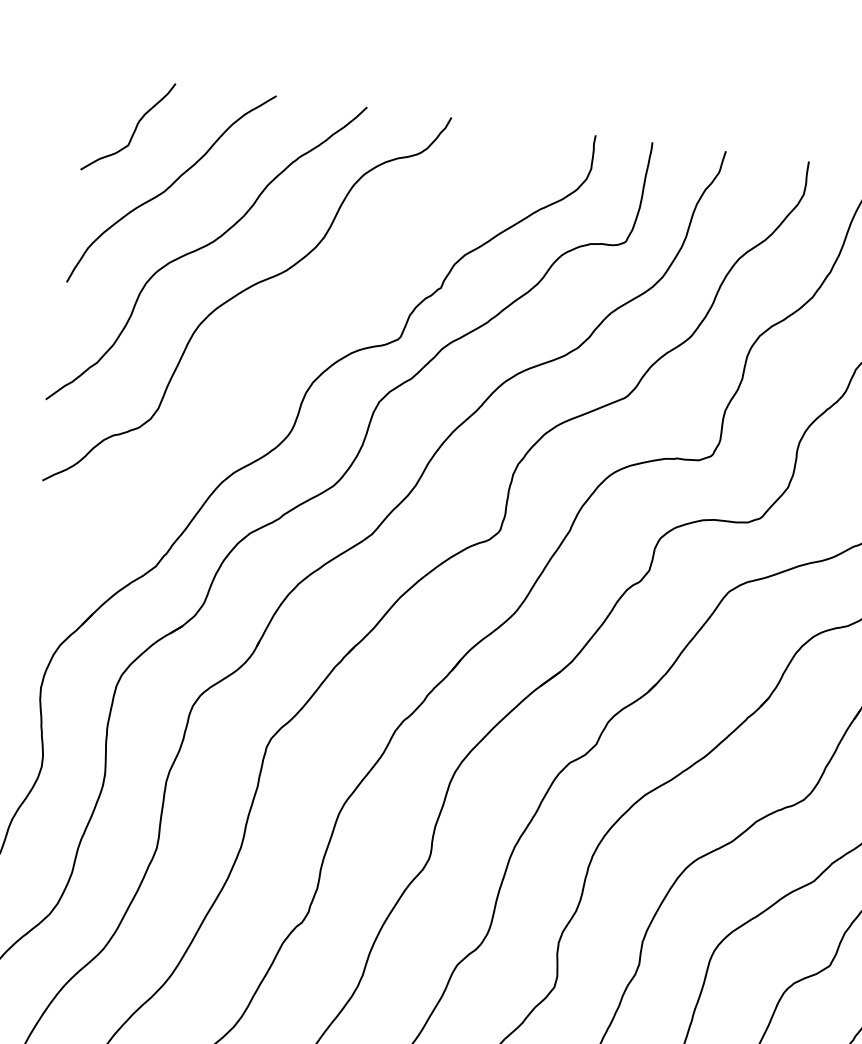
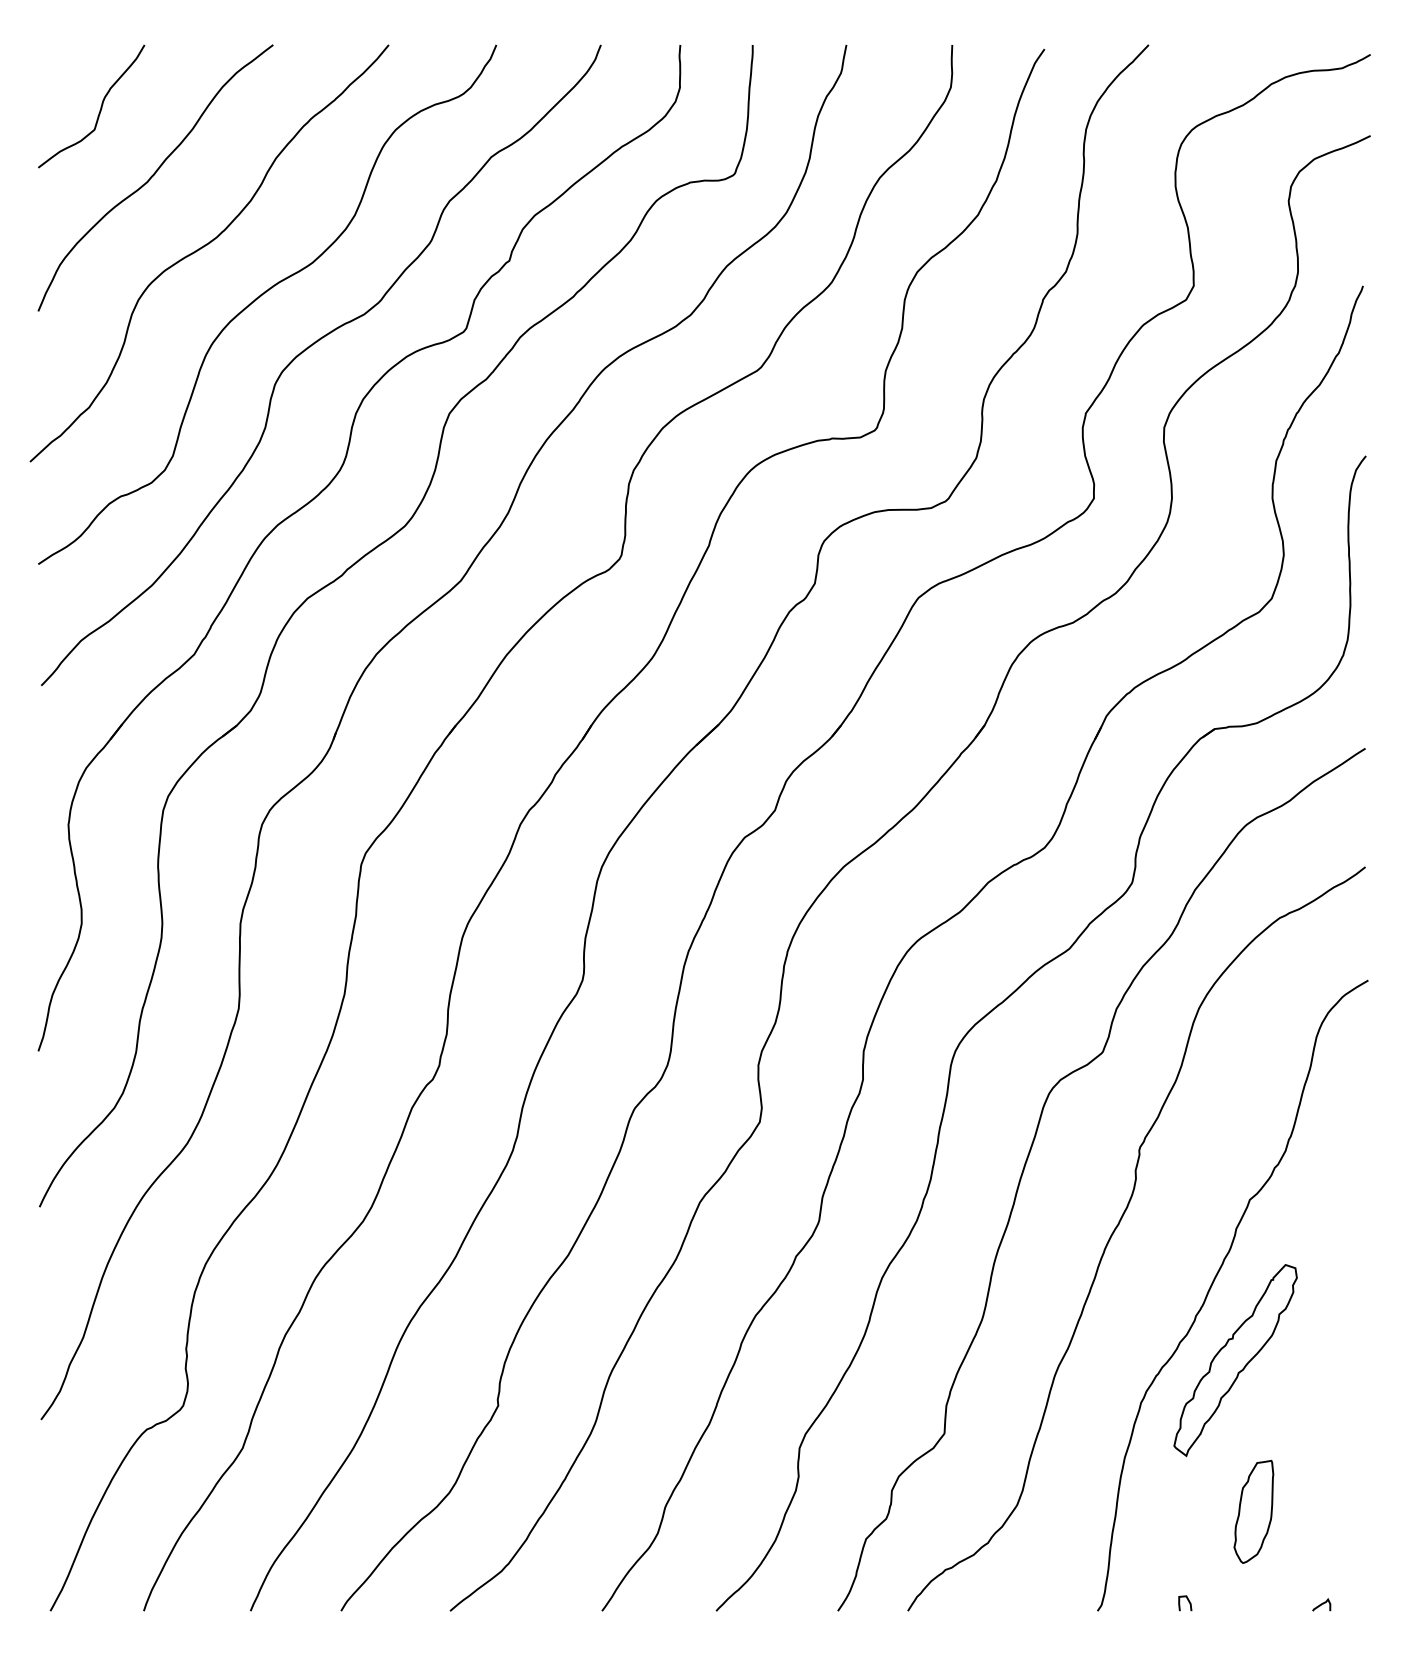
curve: (276, 336) -> (310, 347), added

